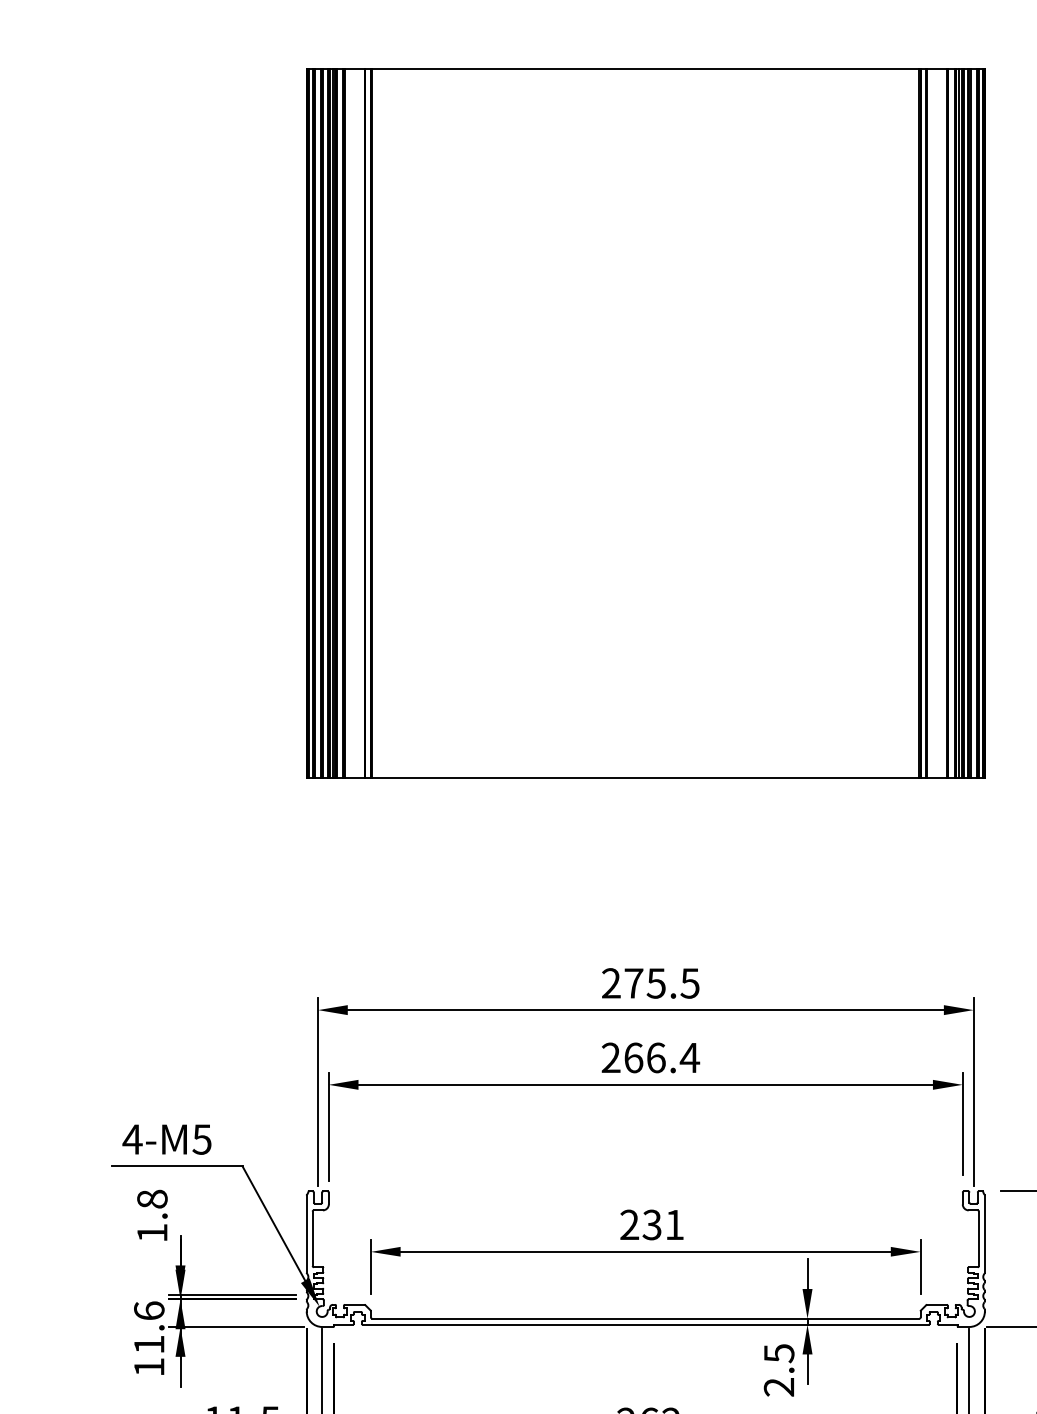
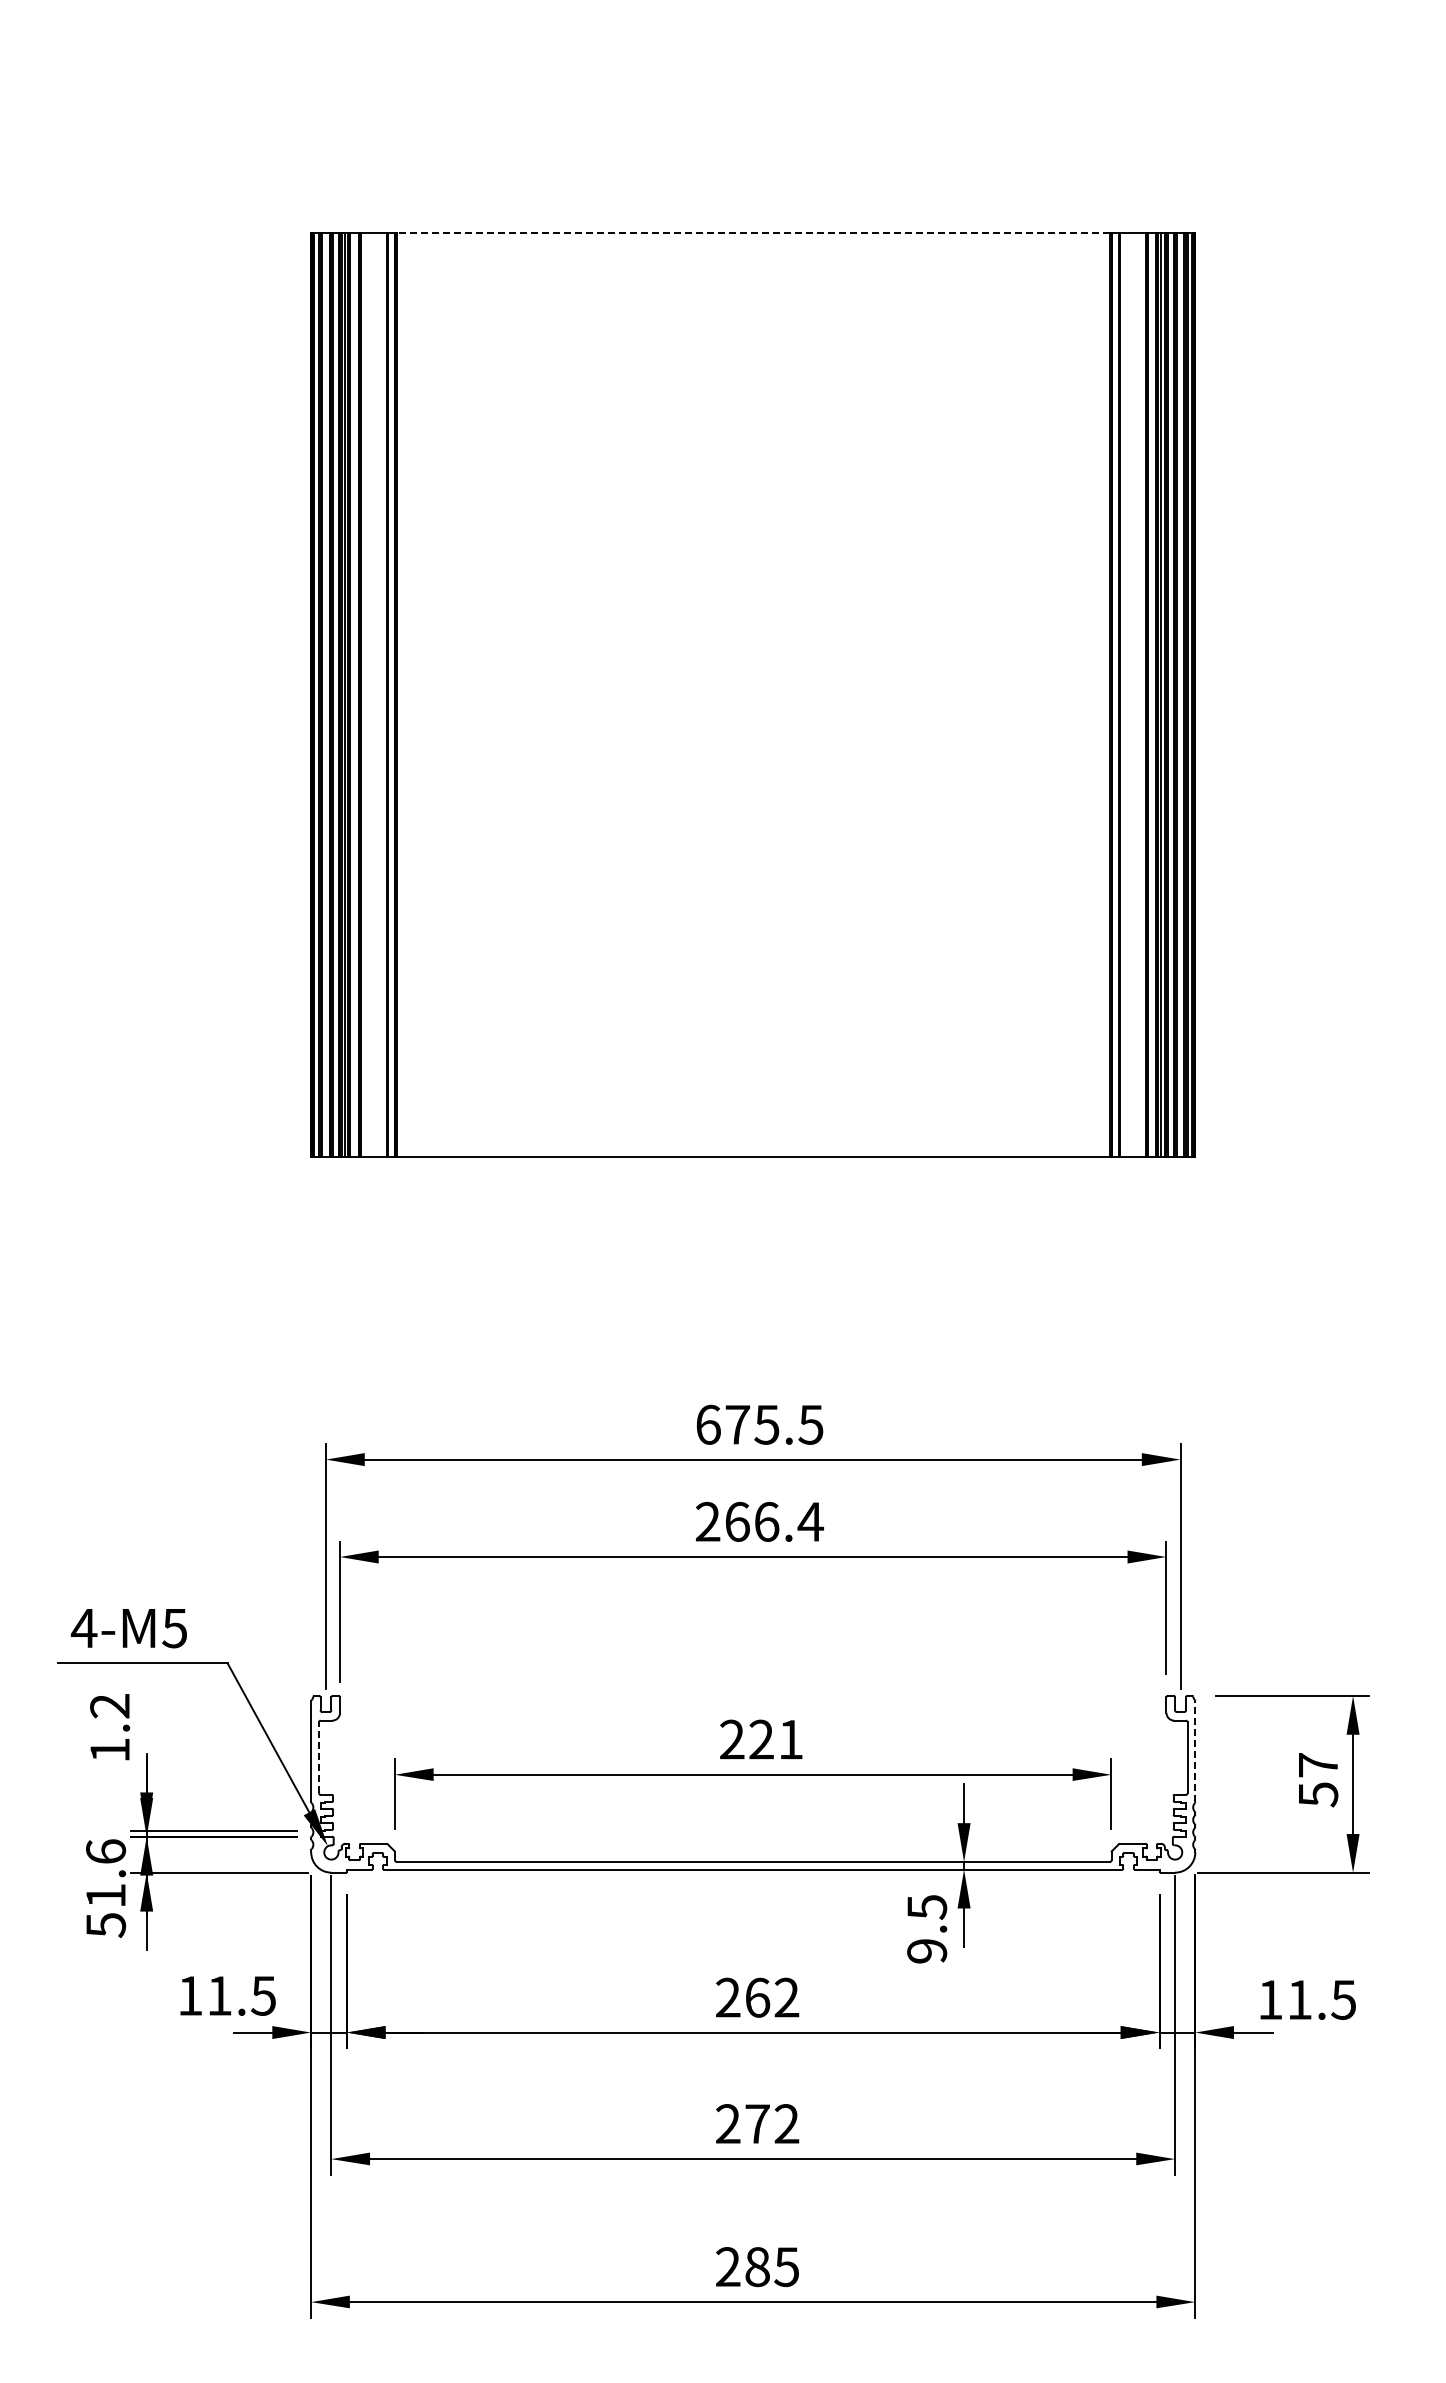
line: (645, 69) -> (753, 233), solid -> dashed
text: (611, 983) -> (708, 1424), 275.5 -> 675.5
text: (152, 1198) -> (110, 1705), 1.8 -> 1.2
text: (651, 1224) -> (760, 1739), 231 -> 221
line: (985, 1234) -> (1195, 1751), solid -> dashed
line: (312, 1238) -> (318, 1757), solid -> dashed
text: (149, 1367) -> (106, 1925), 11.6 -> 51.6
text: (779, 1387) -> (927, 1951), 2.5 -> 9.5

